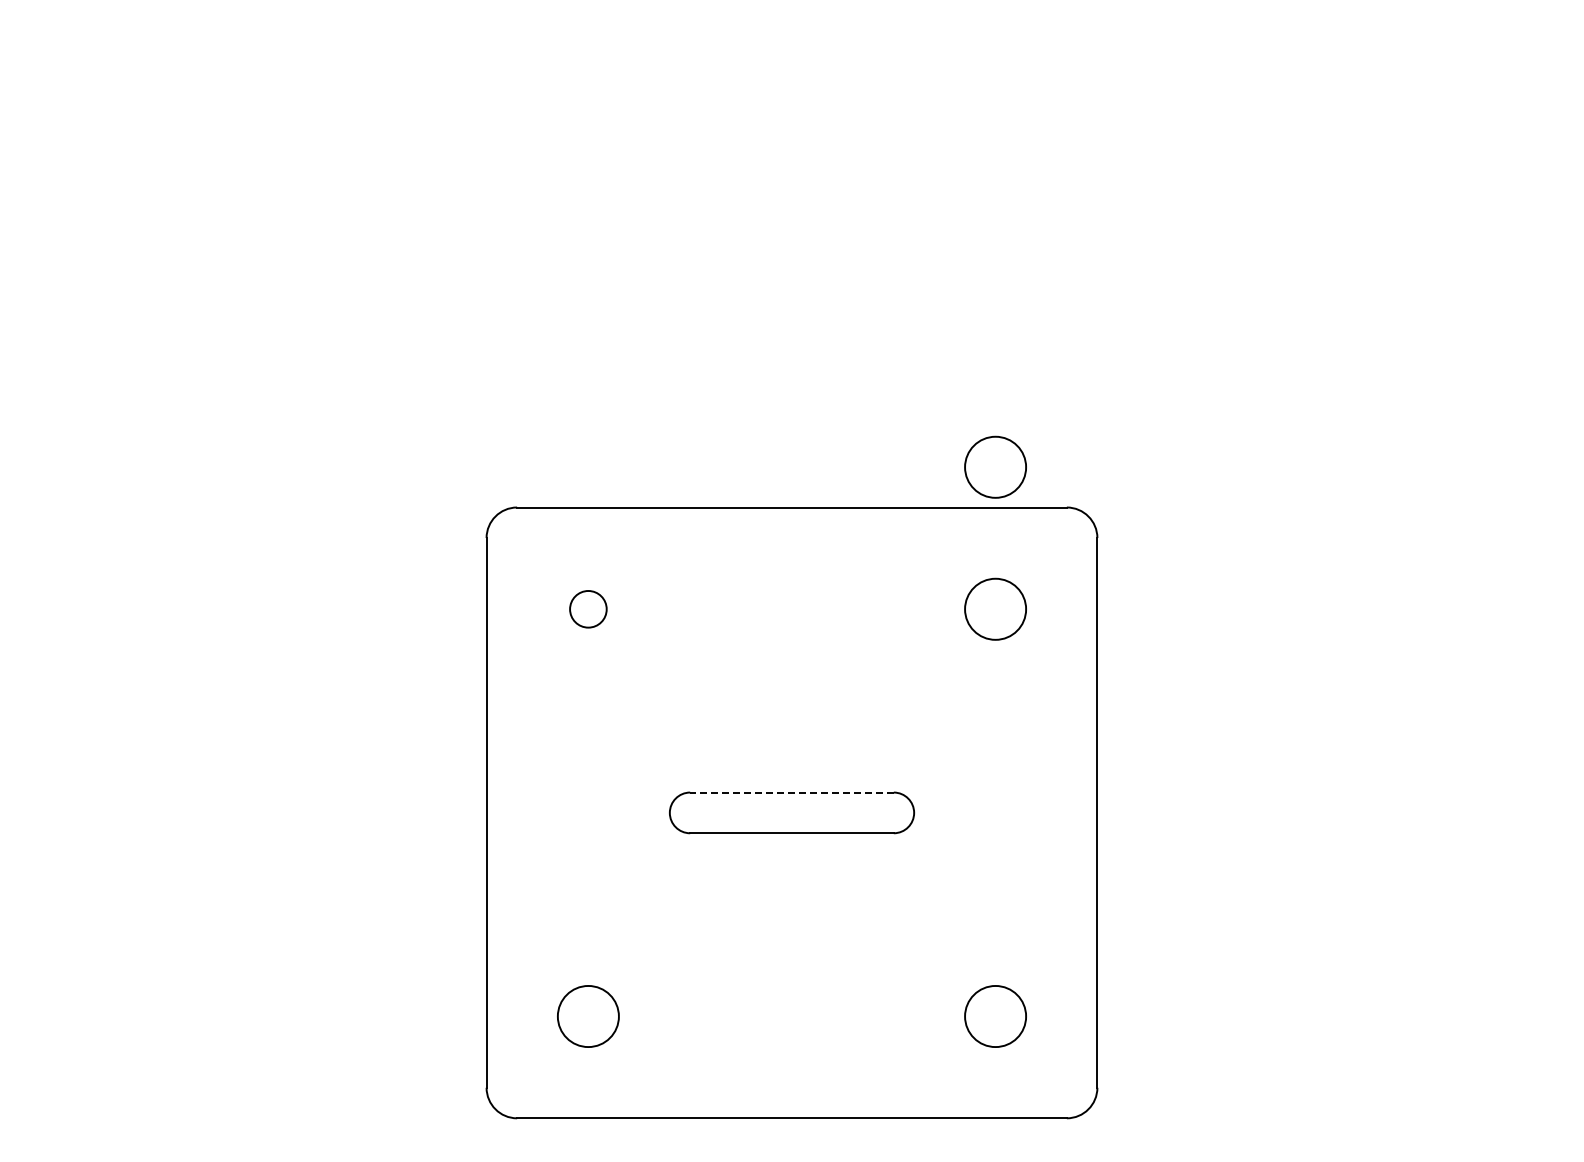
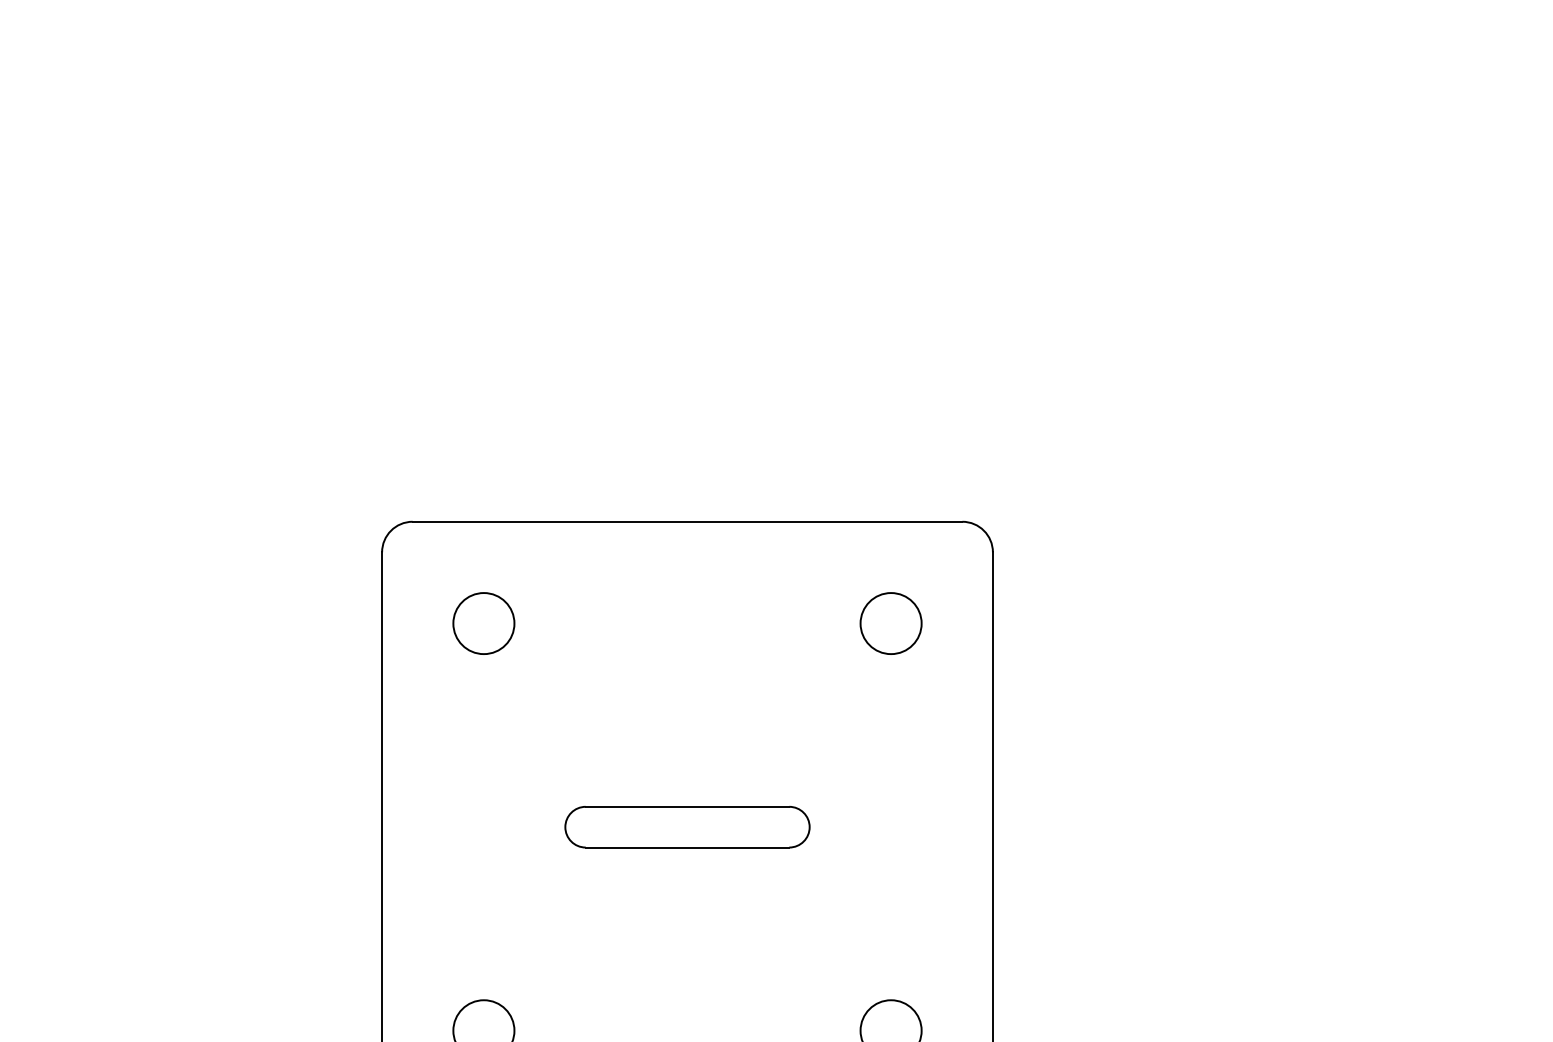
circle: (995, 466) -> (891, 480), removed
circle: (587, 608) -> (483, 622), size x1.67
line: (792, 792) -> (688, 806), dashed -> solid

